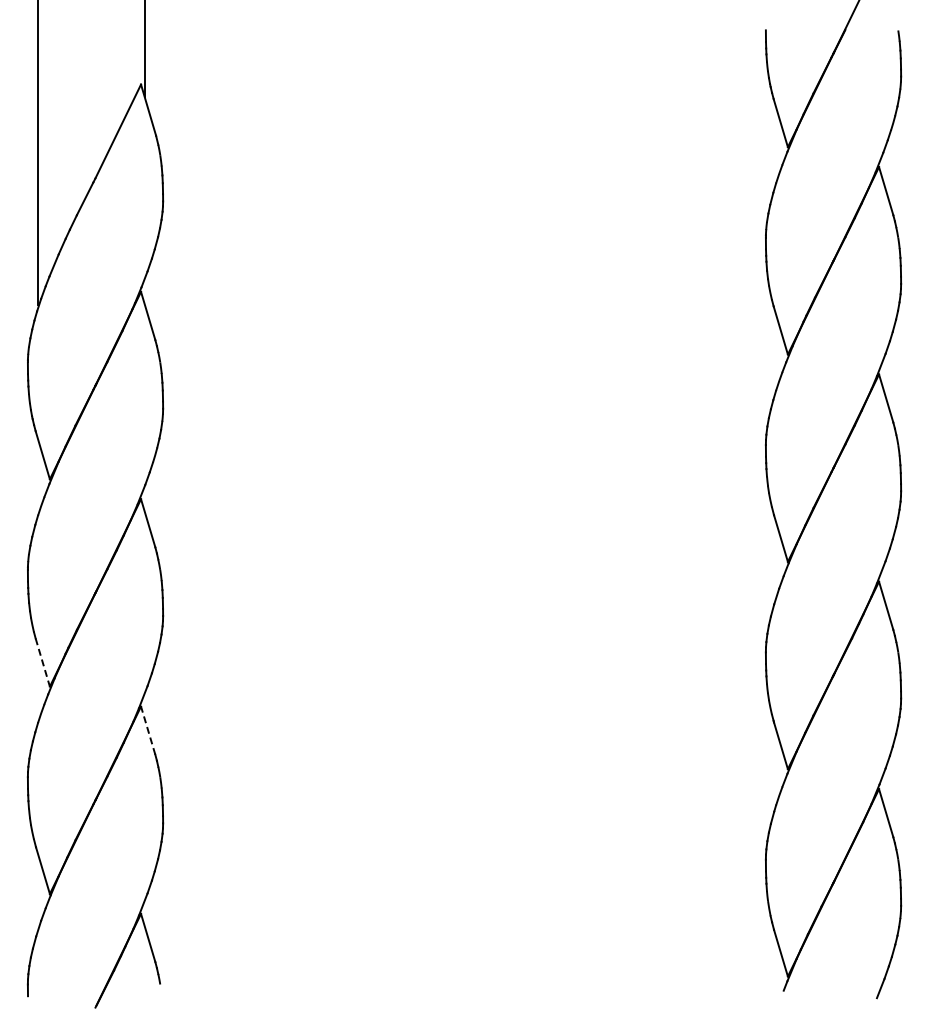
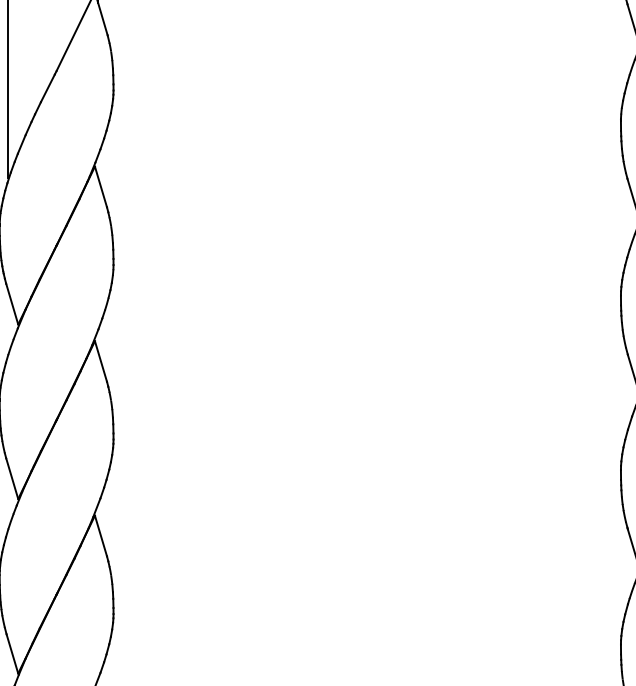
line: (42, 663) -> (11, 479), dashed -> solid
line: (148, 730) -> (101, 535), dashed -> solid

